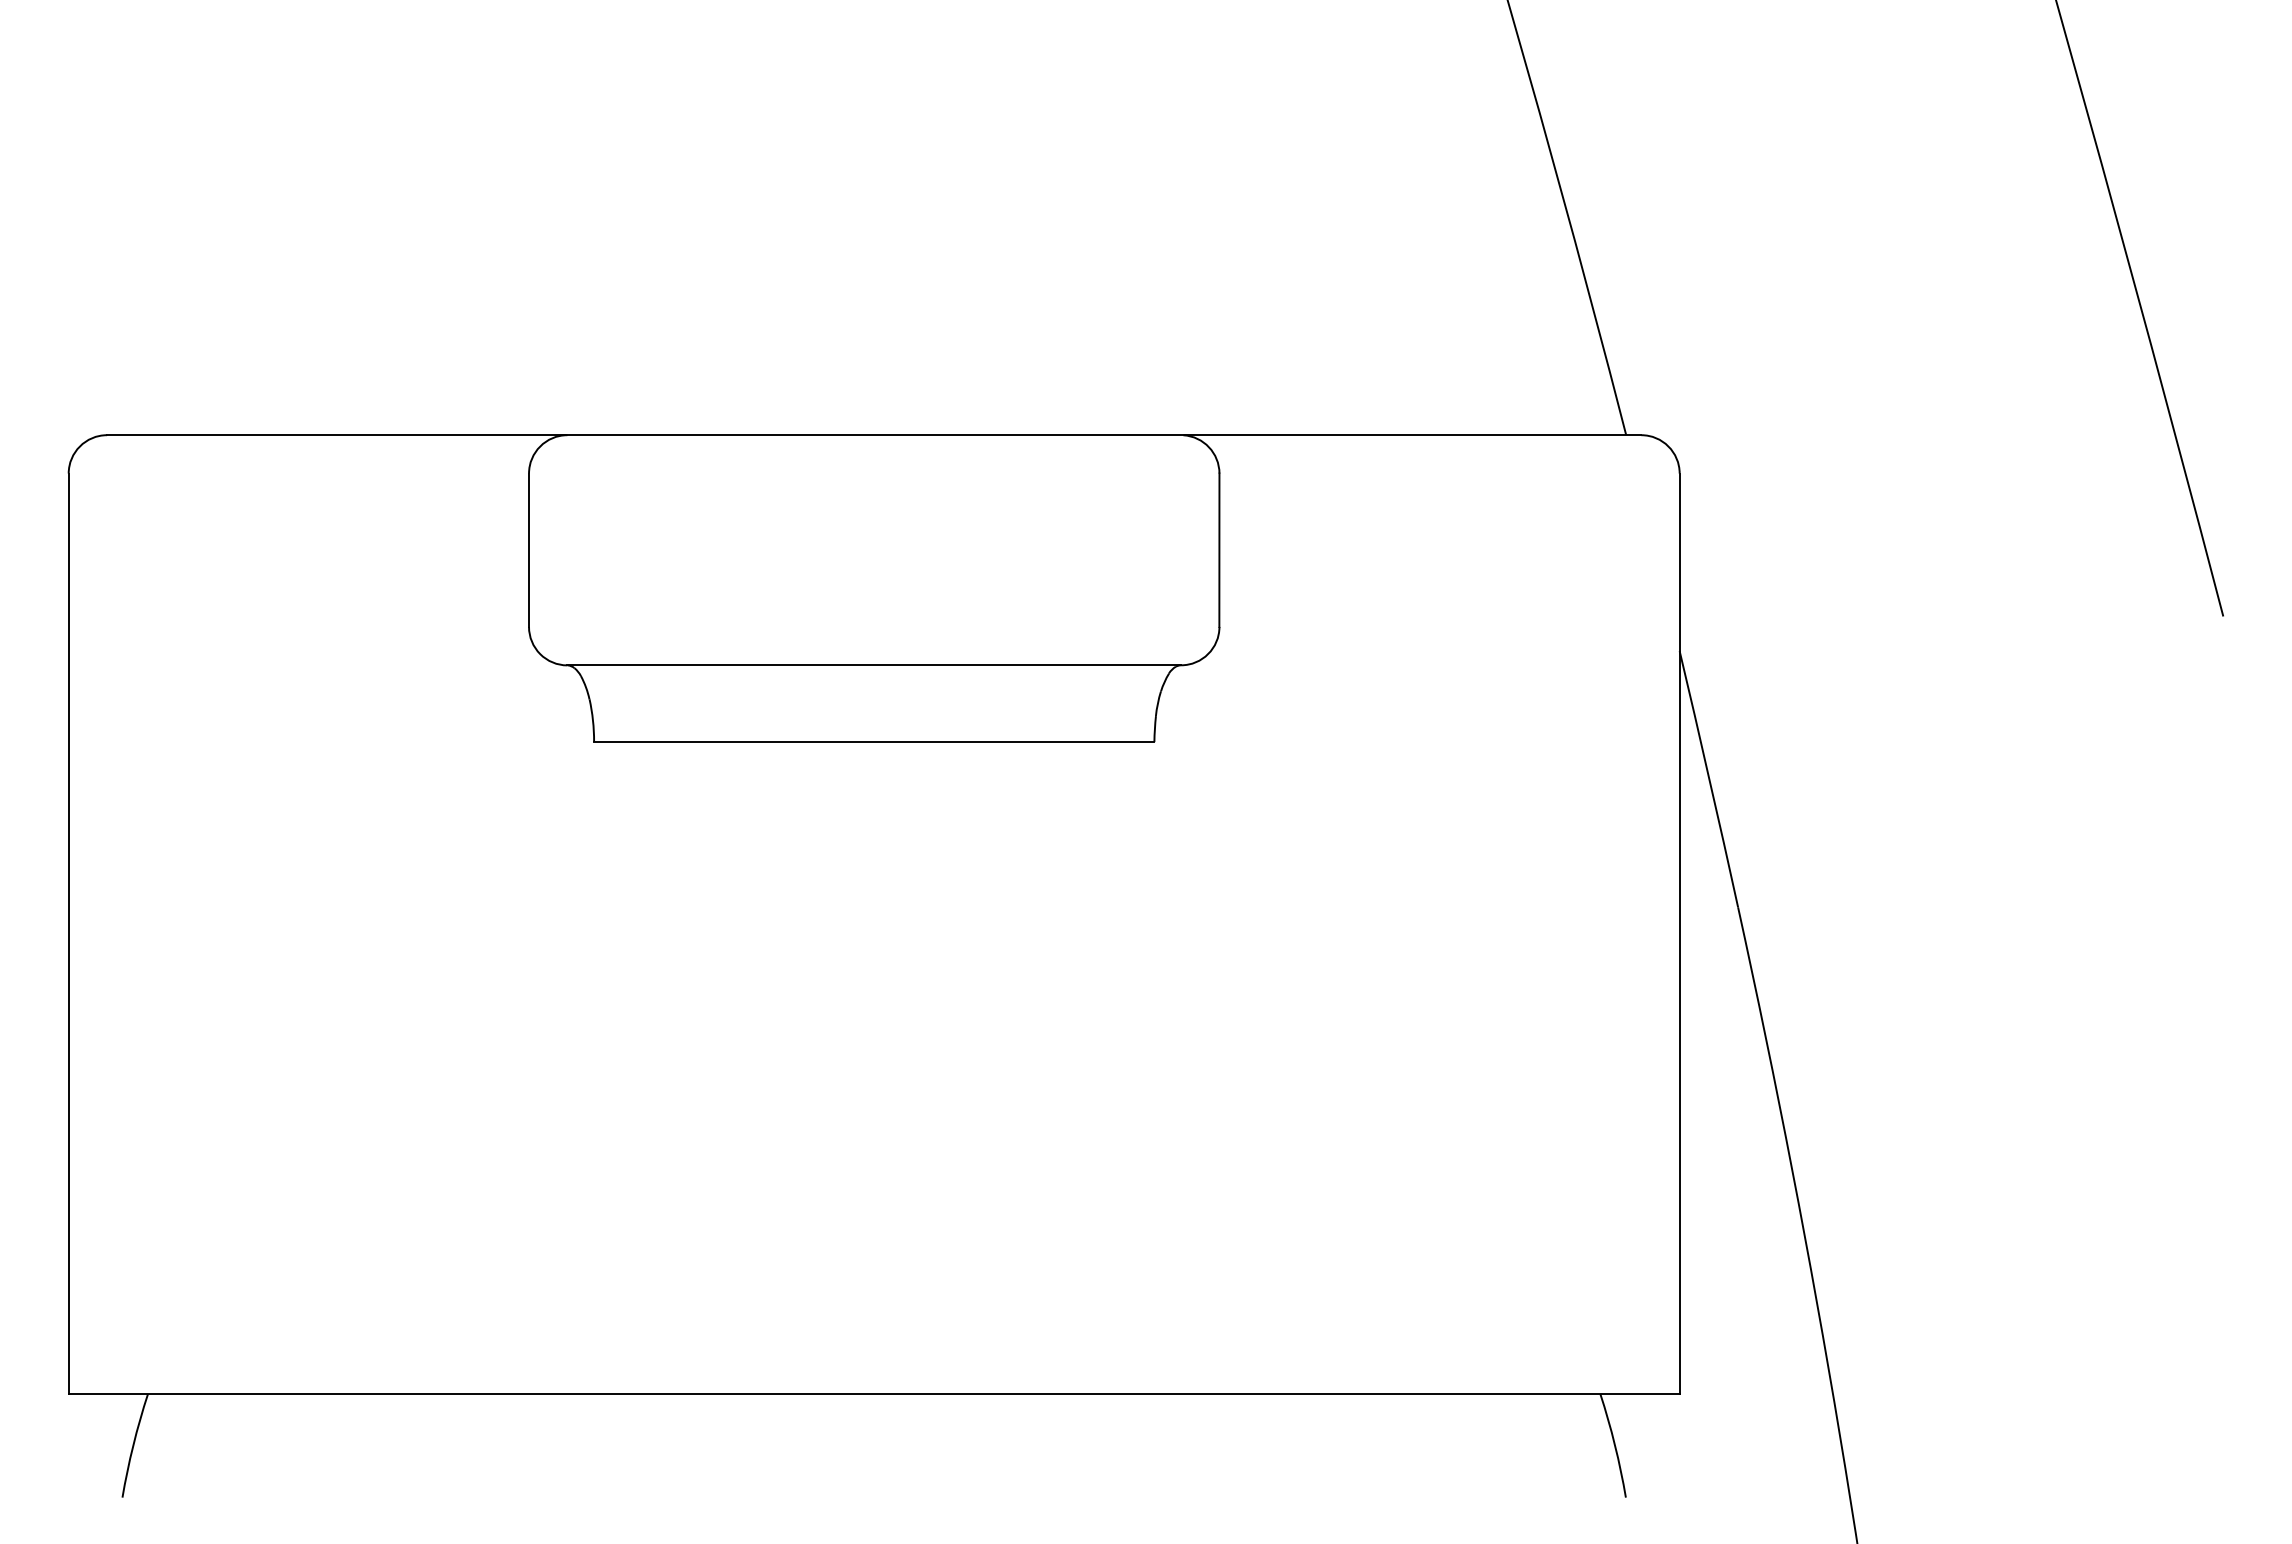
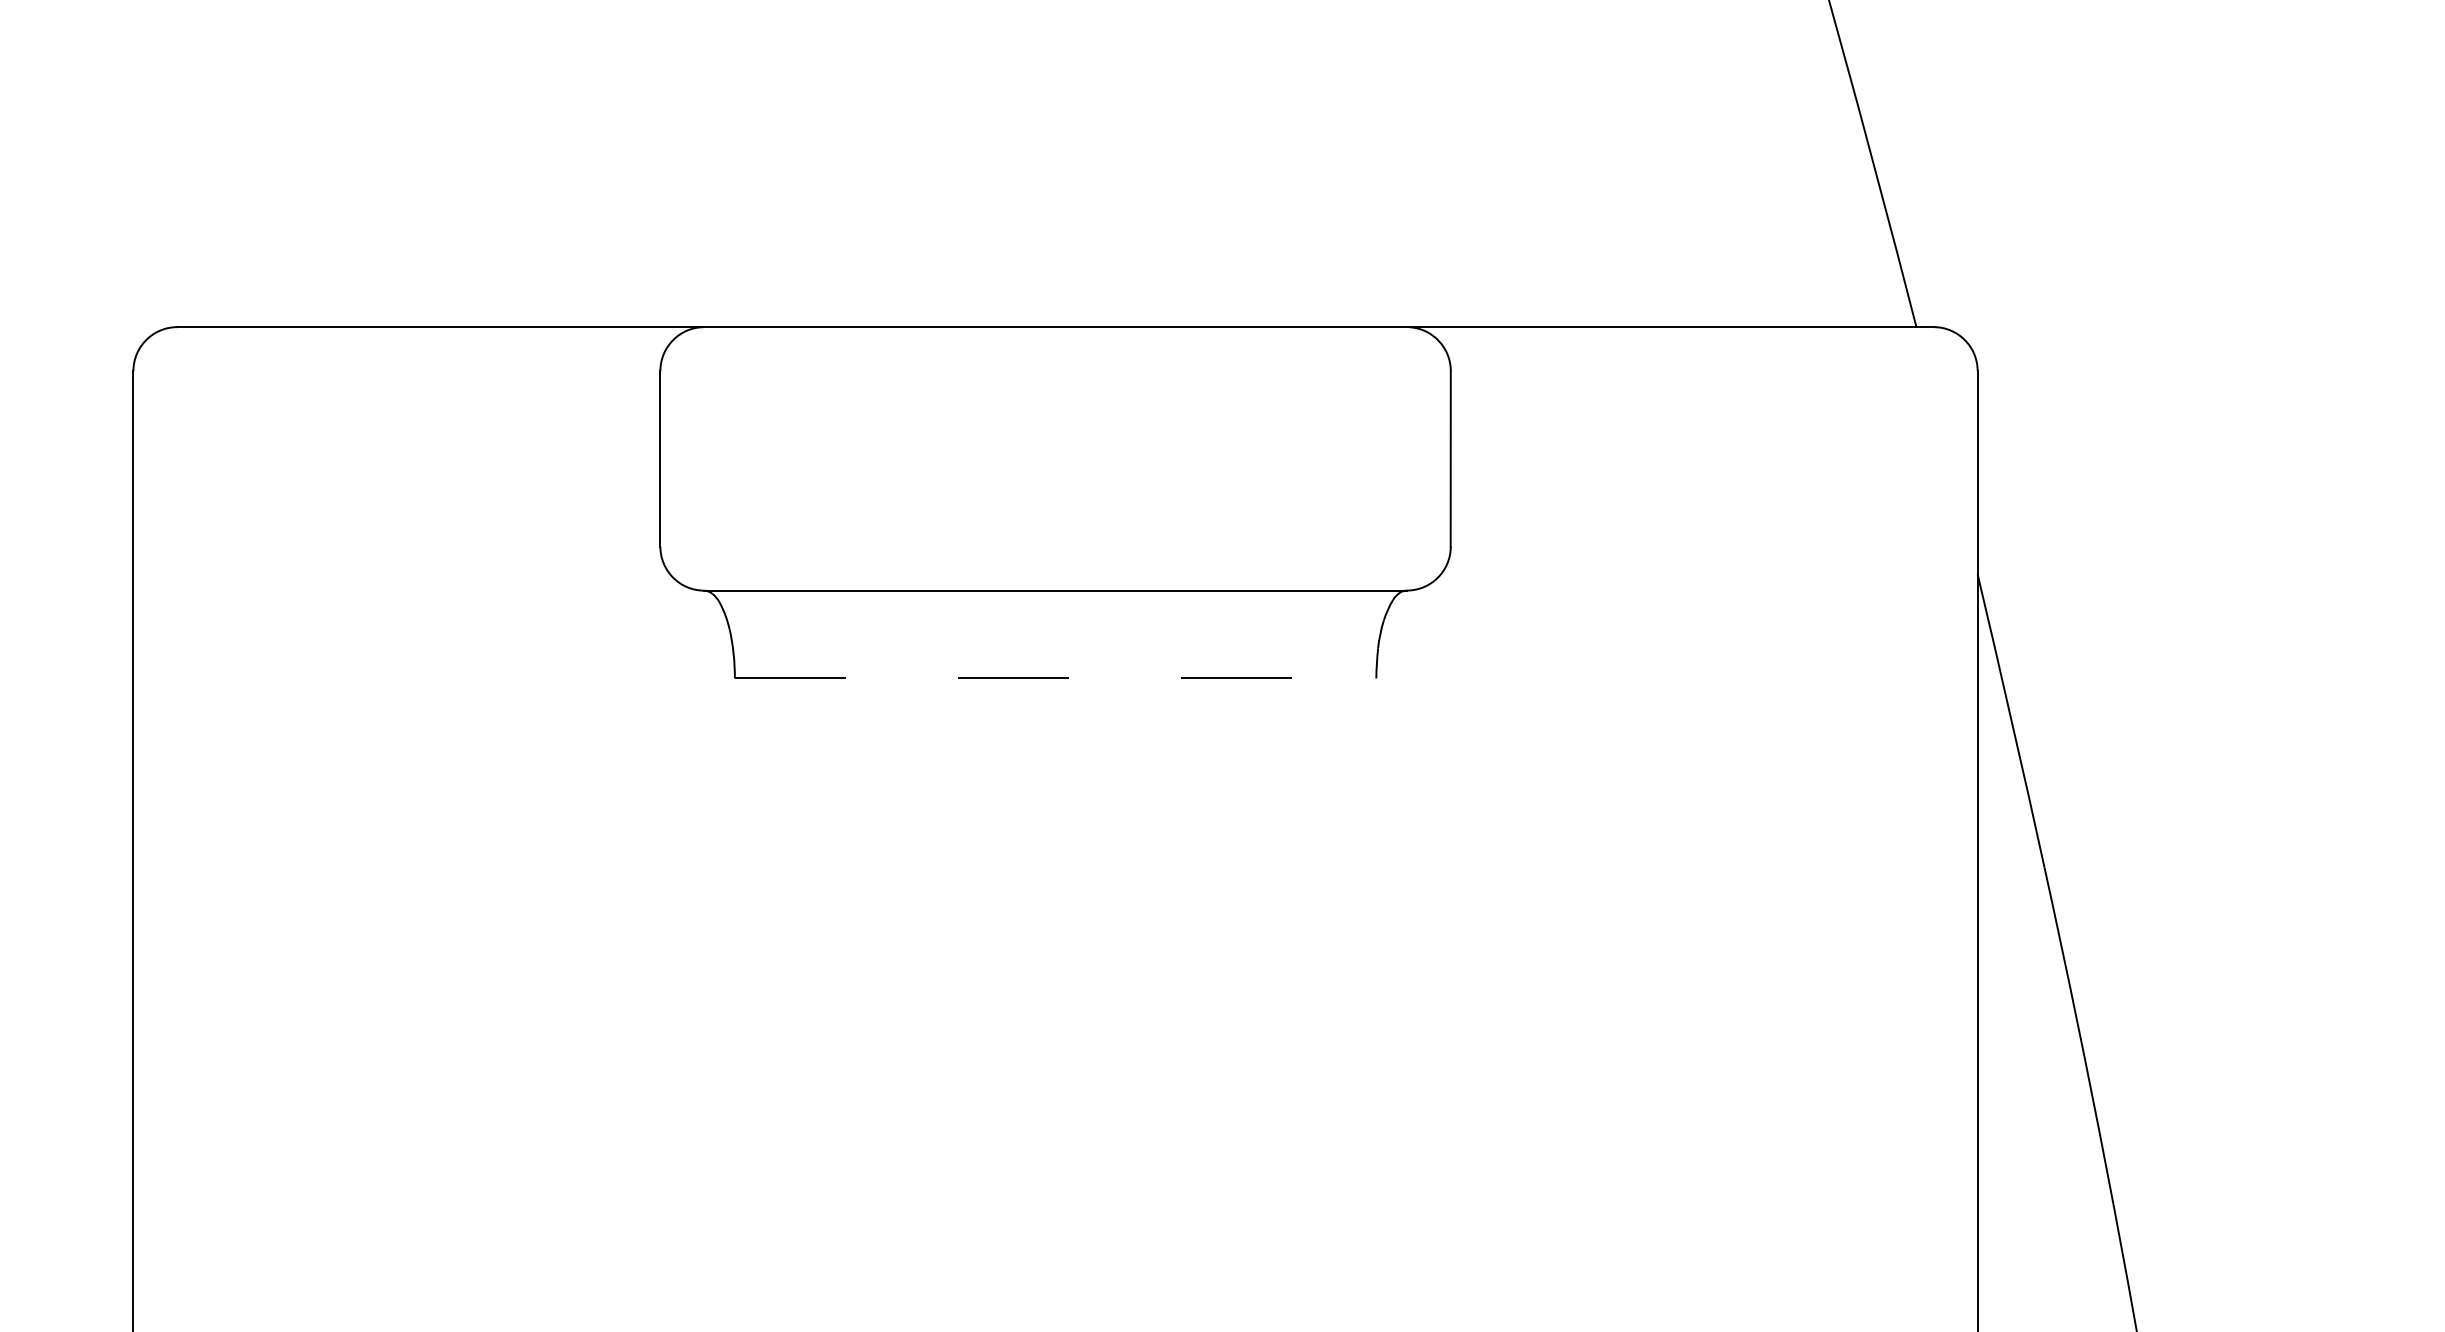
line: (874, 742) -> (1055, 678), solid -> dashed

